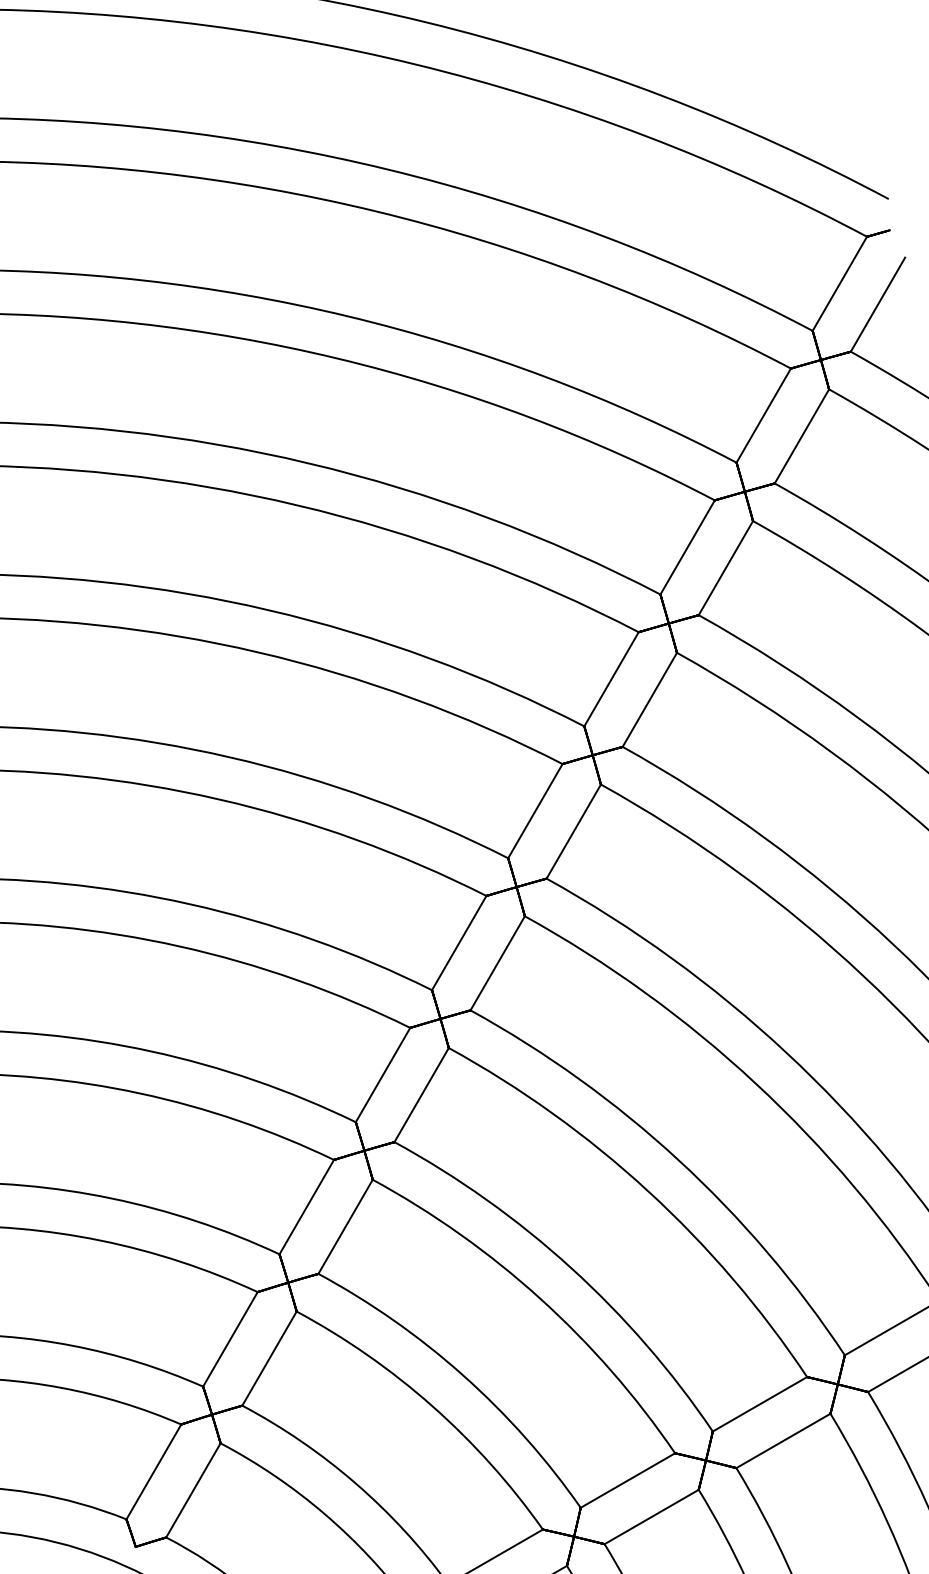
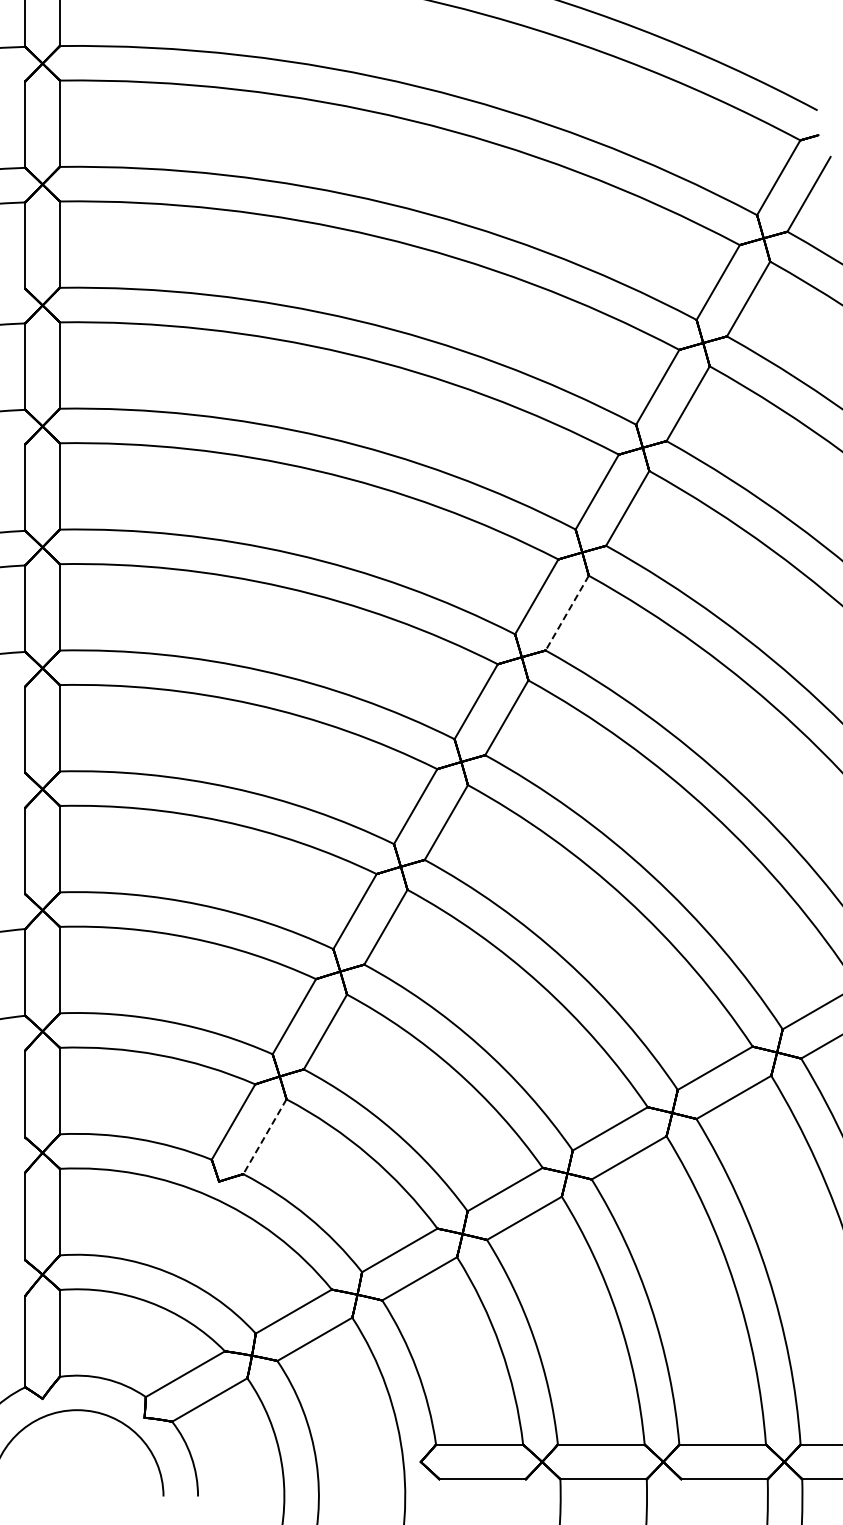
line: (574, 832) -> (567, 613), solid -> dashed
line: (192, 1491) -> (264, 1137), solid -> dashed

